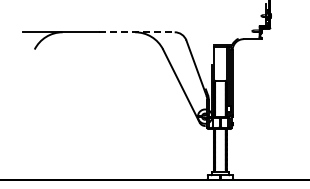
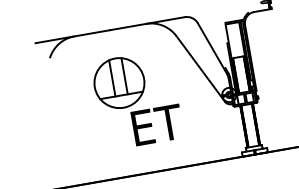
line: (136, 32) -> (147, 23), dashed -> solid
part: (113, 105) -> (137, 99), added

